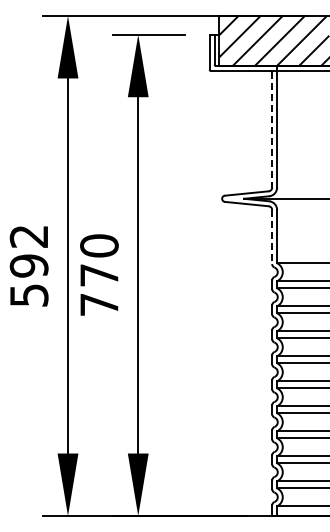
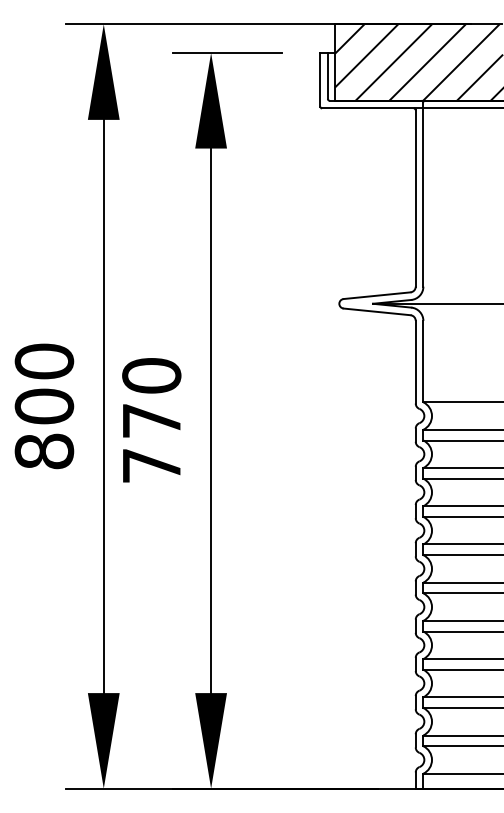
line: (272, 129) -> (416, 197), dashed -> solid
line: (272, 237) -> (416, 362), dashed -> solid
text: (28, 265) -> (43, 405), 592 -> 800

